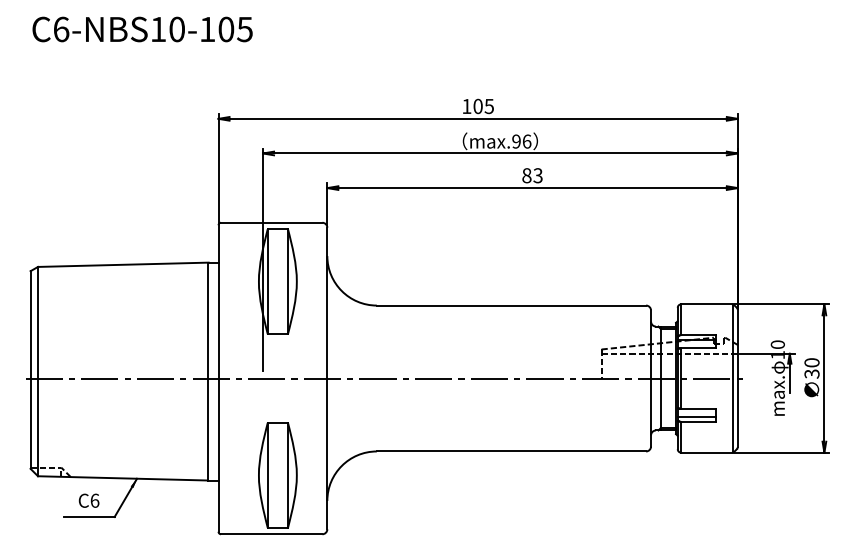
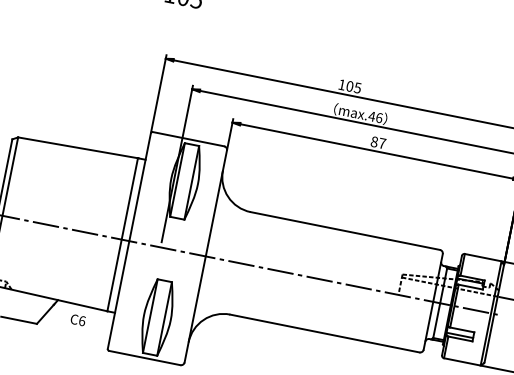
text: (516, 141) -> (371, 116), max.96 -> max.46
text: (537, 175) -> (381, 143), 83 -> 87
text: (88, 500) -> (77, 319), moved

